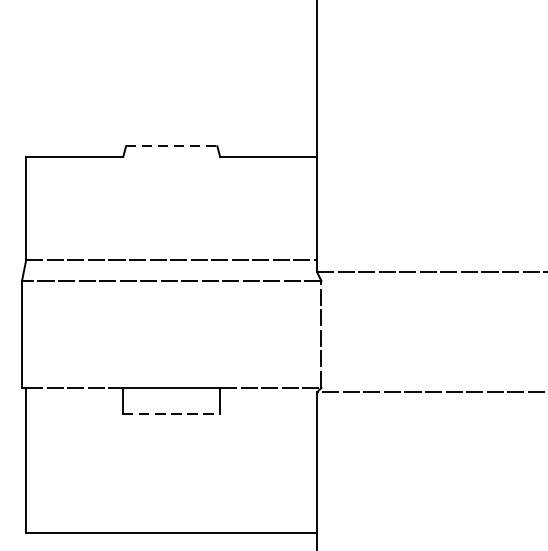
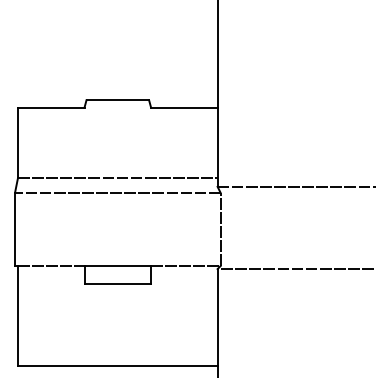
line: (172, 146) -> (118, 100), dashed -> solid
line: (172, 413) -> (118, 283), dashed -> solid

